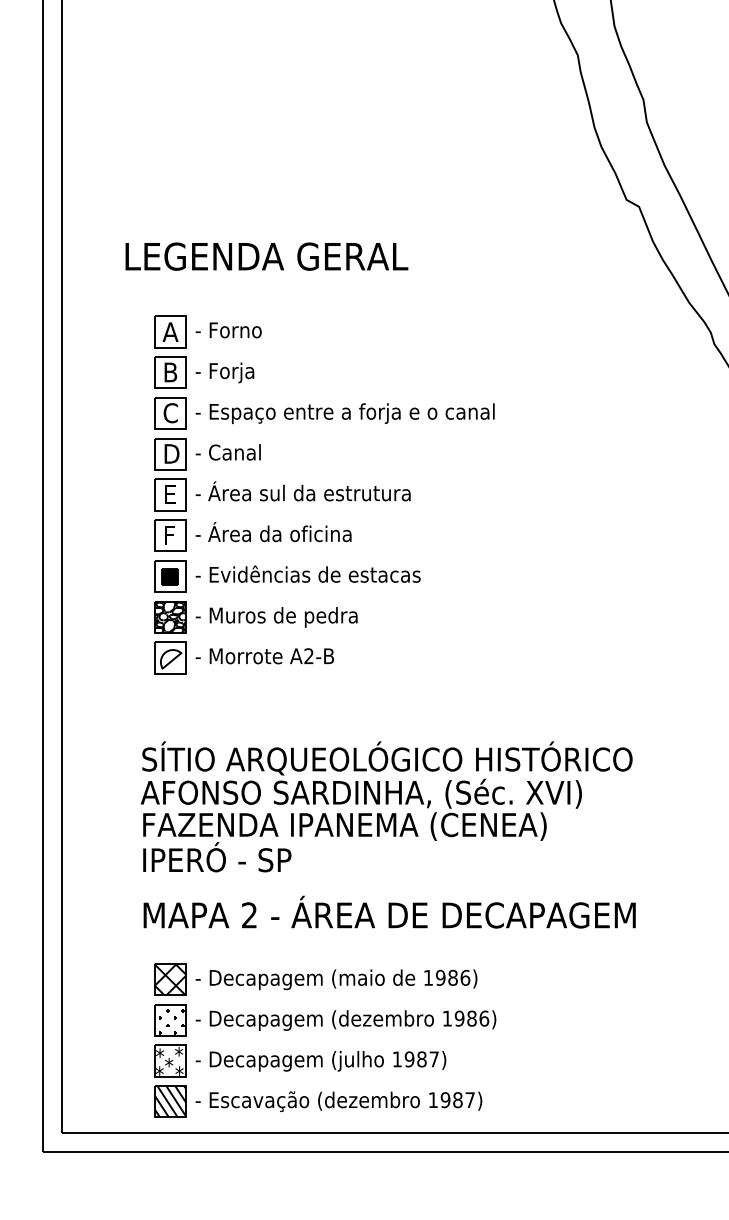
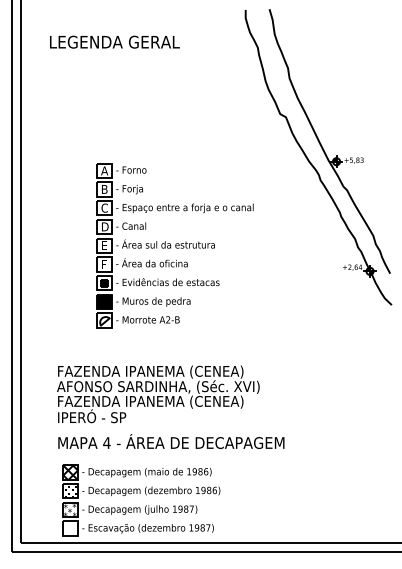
text: (265, 255) -> (114, 41), moved
part: (322, 494) -> (174, 245), moved
text: (385, 757) -> (169, 370), SÍTIO ARQUEOLÓGICO HISTÓRICO -> FAZENDA IPANEMA (CENEA)
text: (248, 914) -> (106, 442), 2 -> 4
hatch: (170, 1101) -> (70, 528), removed

